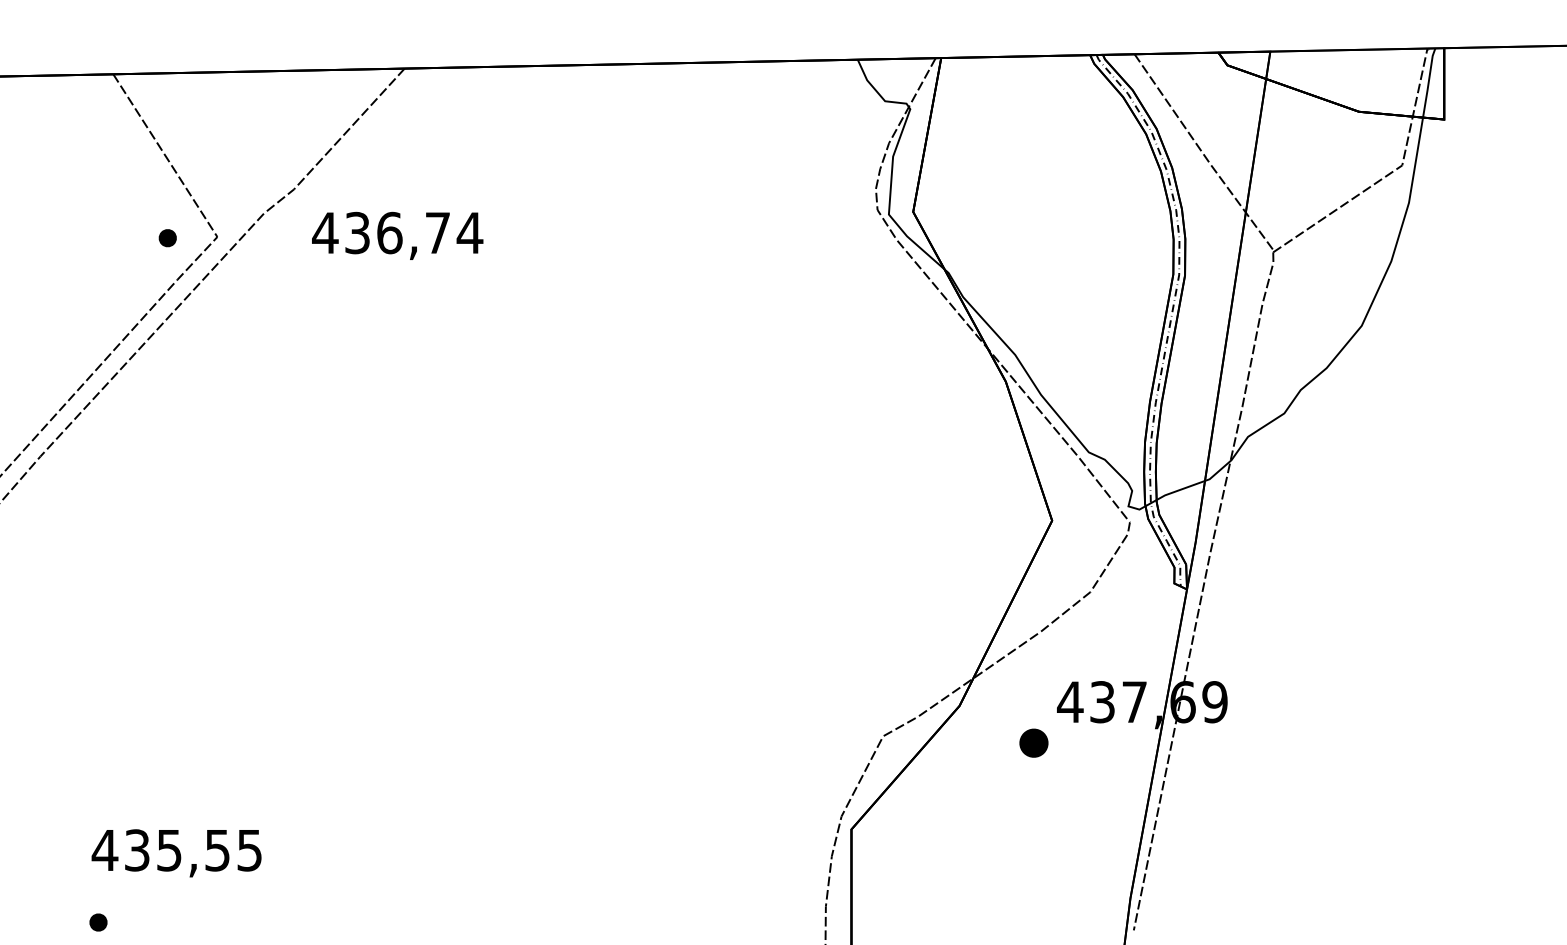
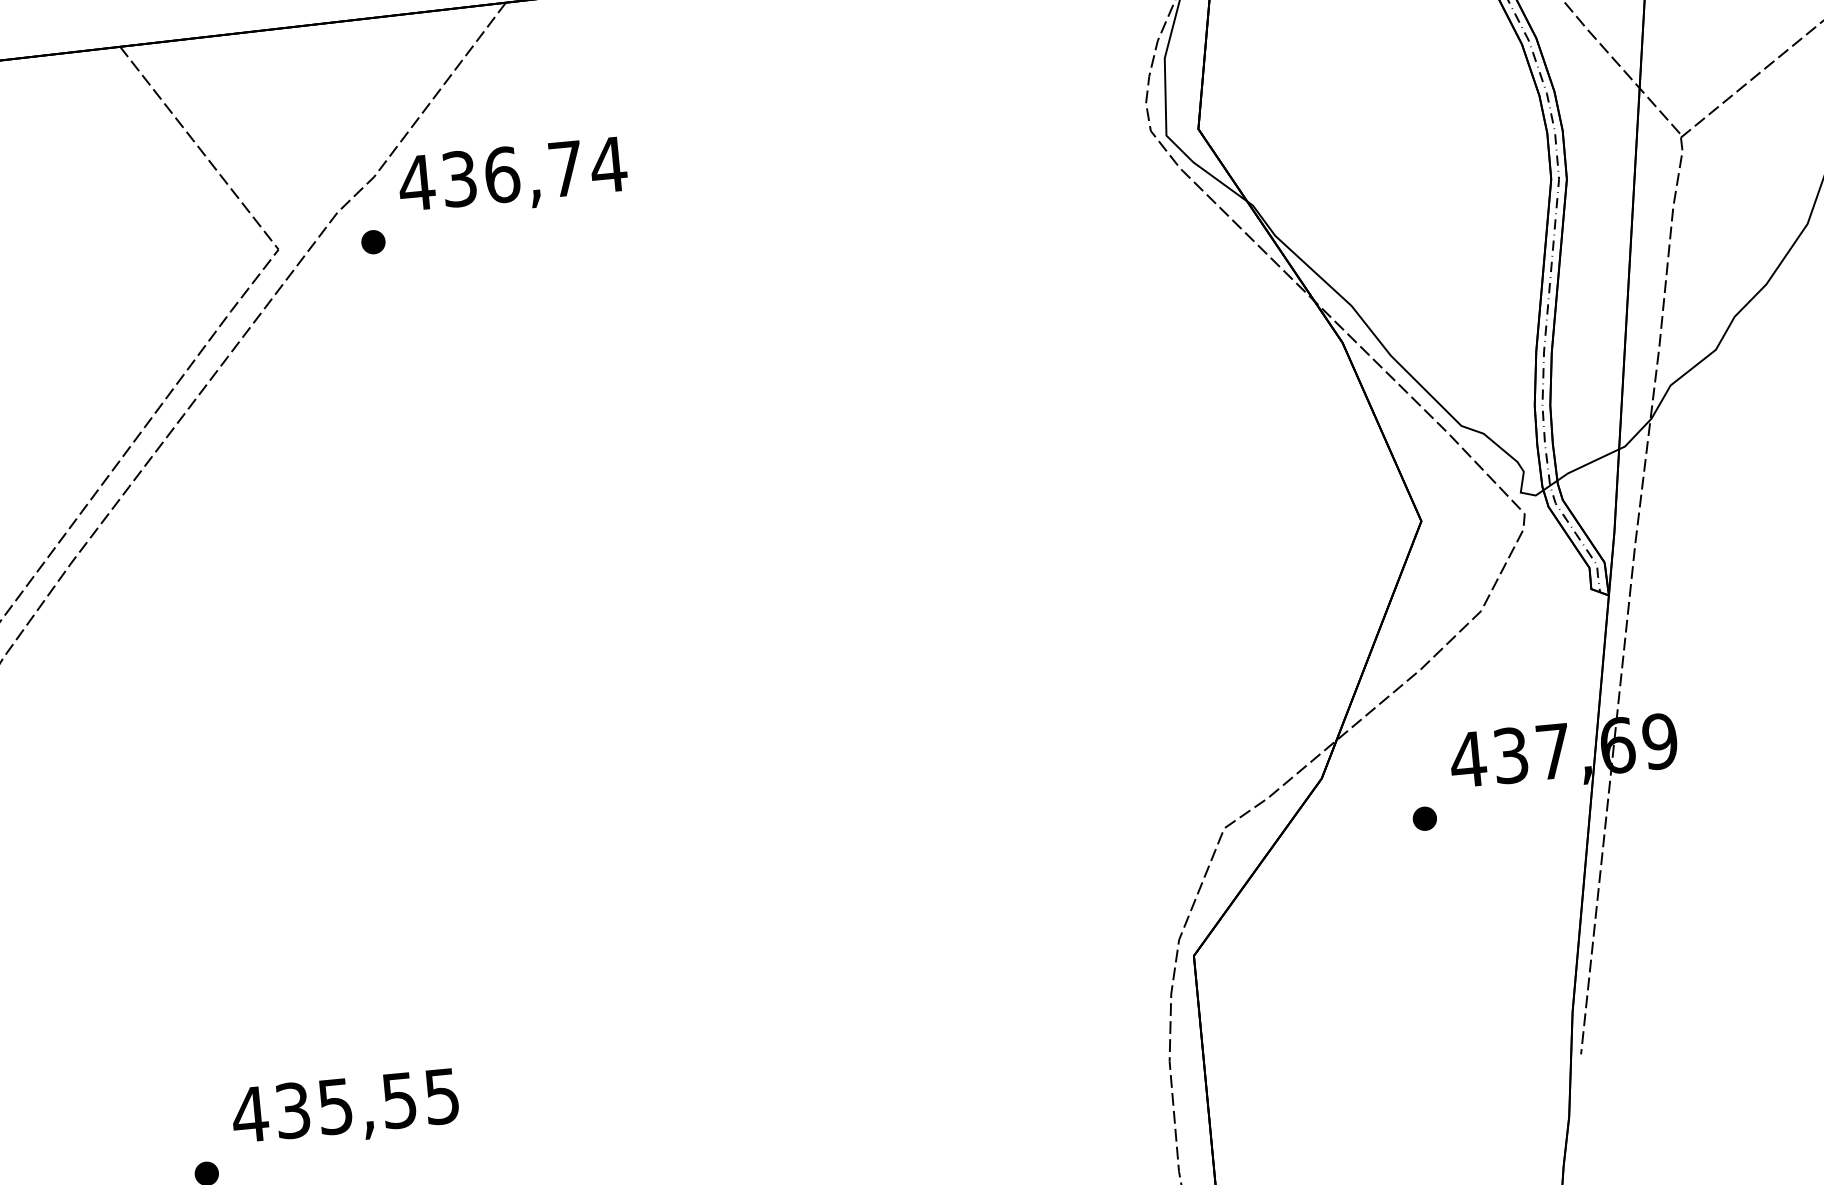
text: (397, 235) -> (512, 177), moved
part: (167, 238) -> (373, 242), moved
part: (1033, 743) -> (1424, 819), size x0.62
text: (176, 853) -> (345, 1109), moved

